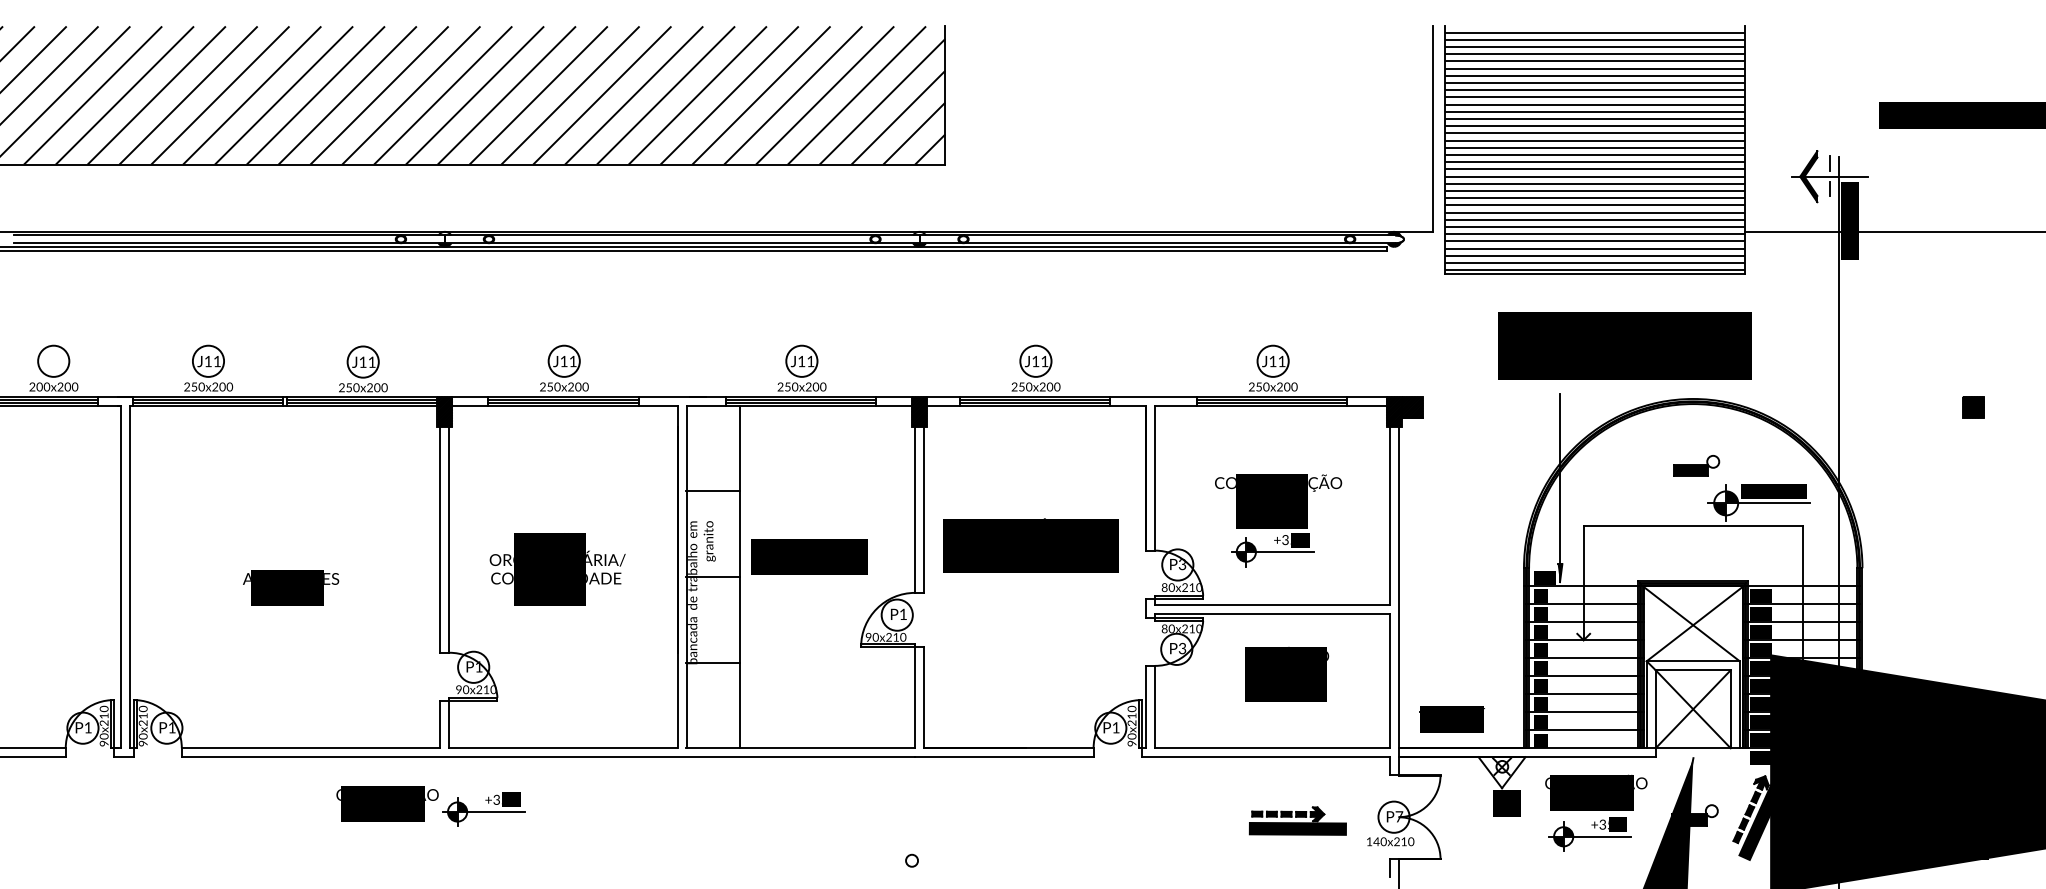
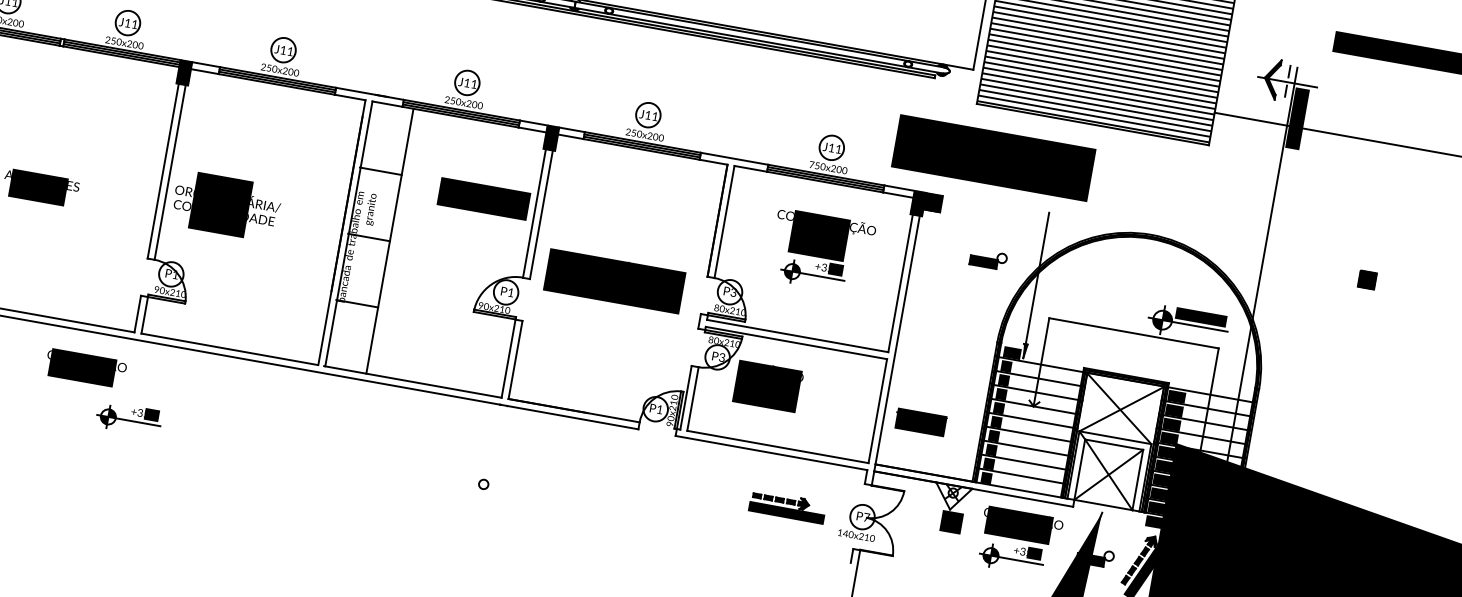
text: (1624, 345) -> (993, 157), moved
text: (1251, 386) -> (811, 164), 250x200 -> 750x200
part: (1696, 465) -> (988, 258), moved
part: (1278, 520) -> (821, 251), moved
text: (1030, 545) -> (614, 280), moved
text: (809, 556) -> (483, 198), moved
text: (557, 569) -> (226, 206), moved
text: (1287, 674) -> (768, 386), moved
part: (1451, 719) -> (920, 422), moved
part: (483, 809) -> (128, 418), moved

